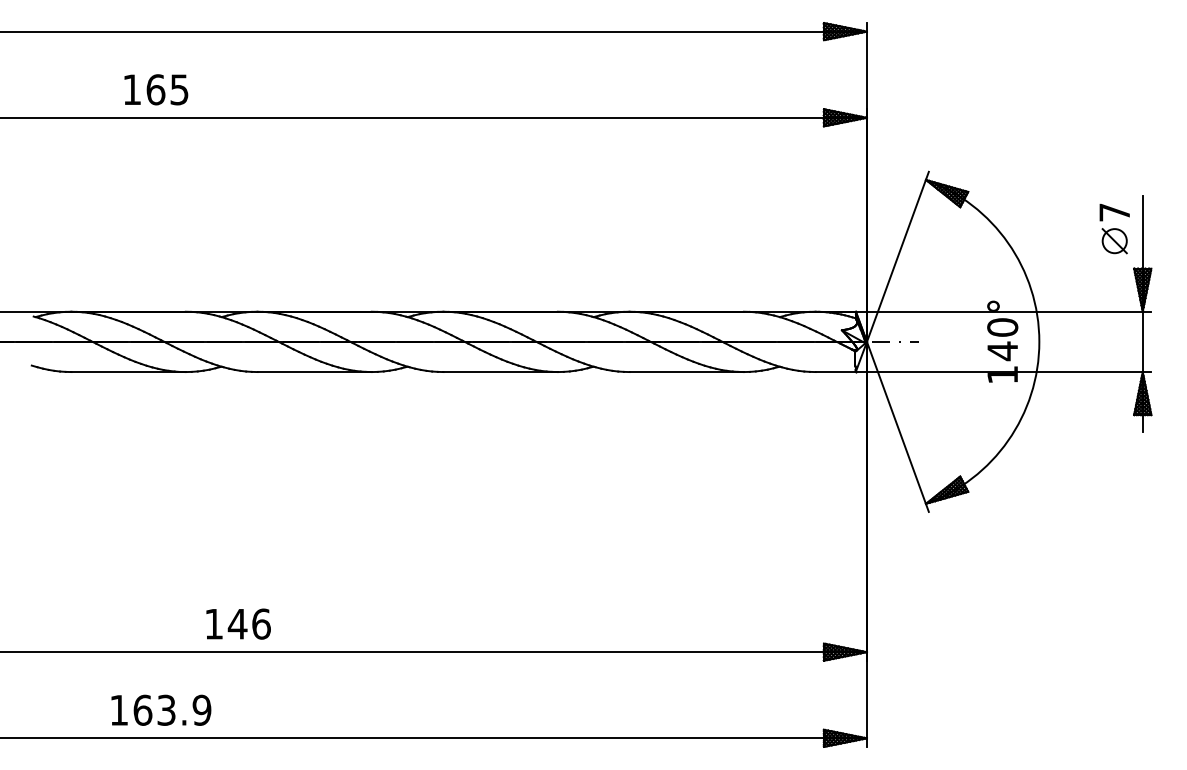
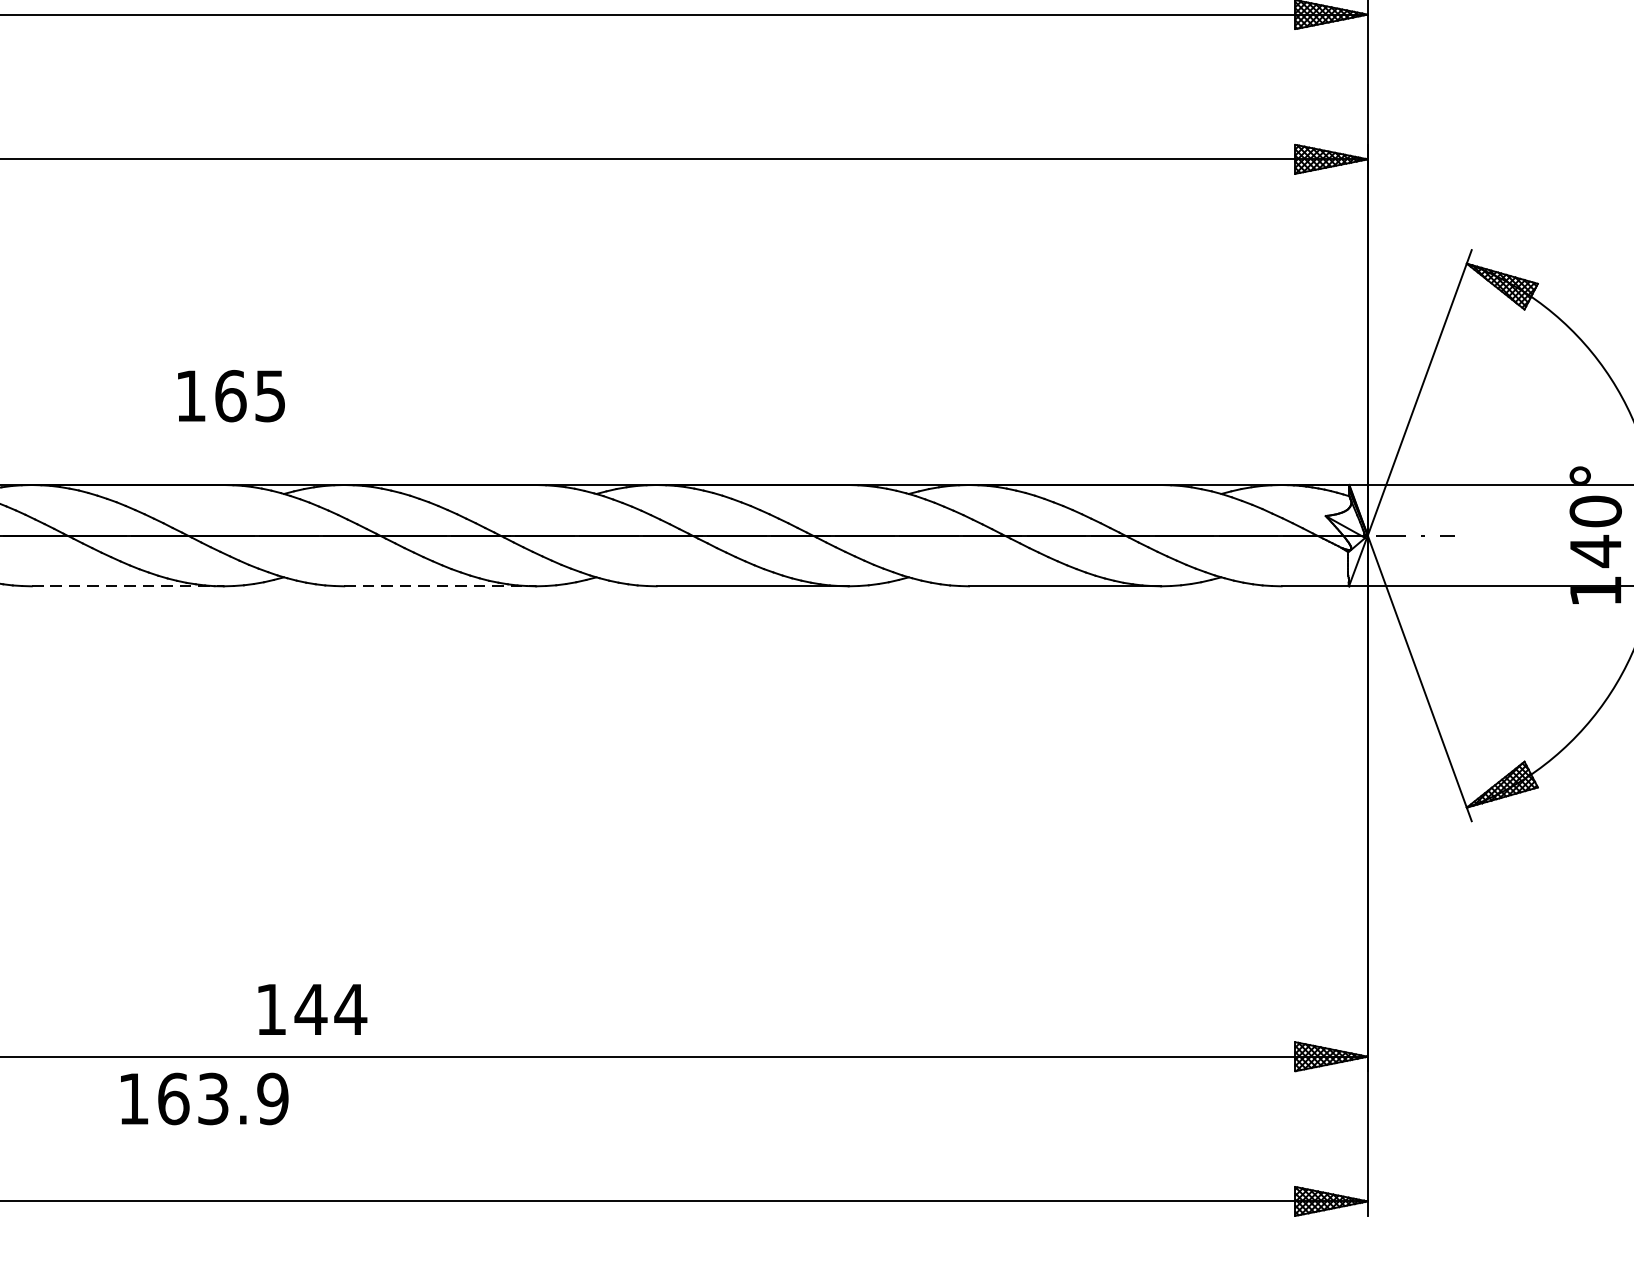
text: (156, 89) -> (231, 395), moved
line: (129, 372) -> (129, 587), solid -> dashed
line: (315, 372) -> (441, 587), solid -> dashed
text: (261, 623) -> (350, 1008), 146 -> 144
text: (161, 709) -> (204, 1097), moved

